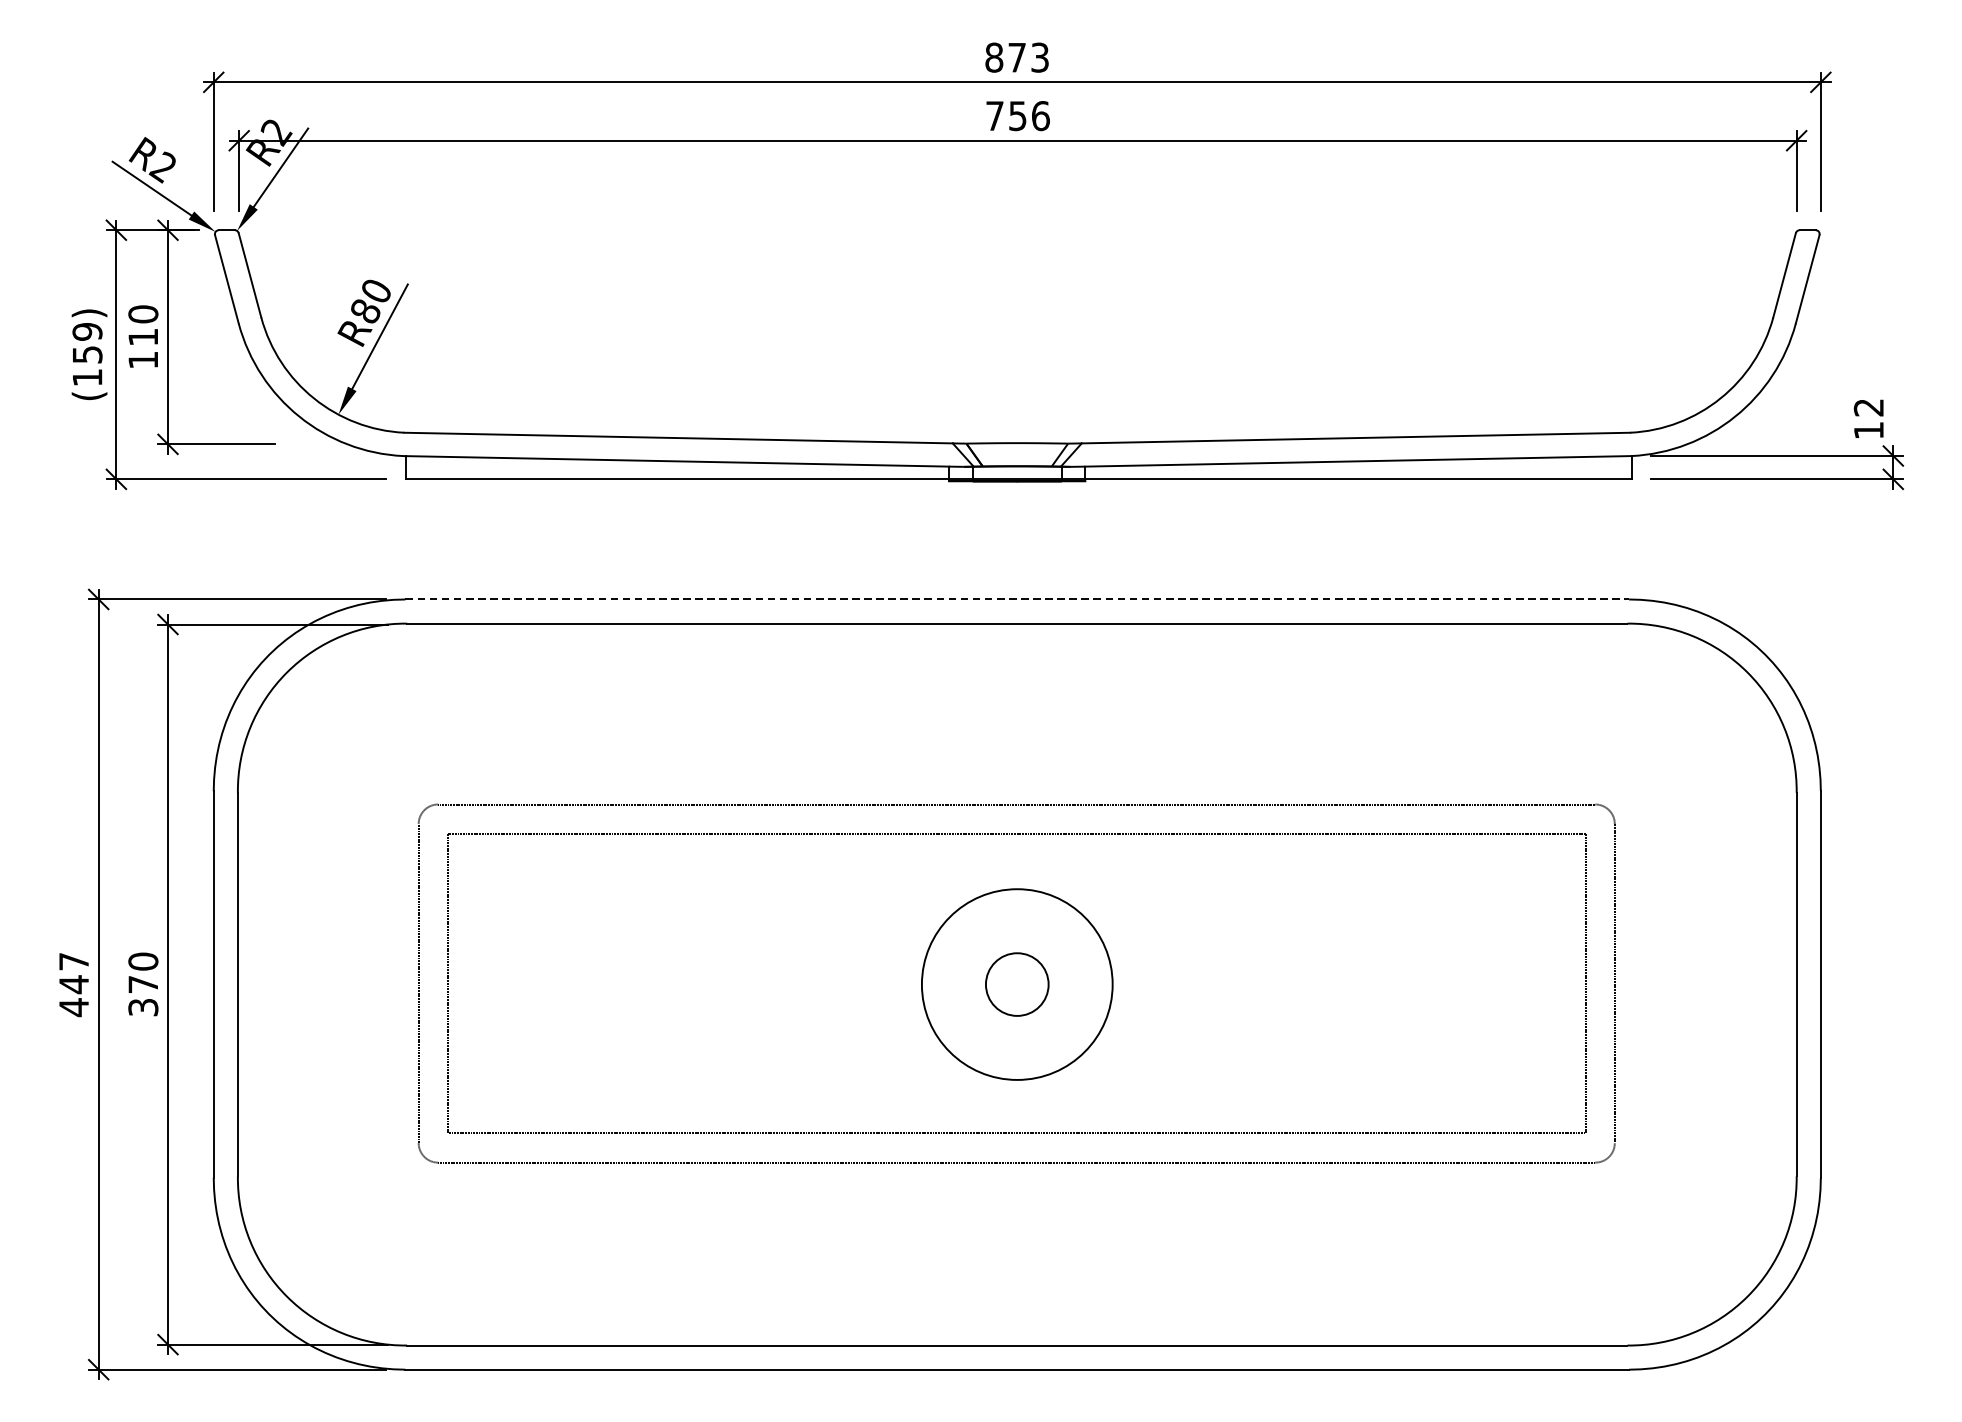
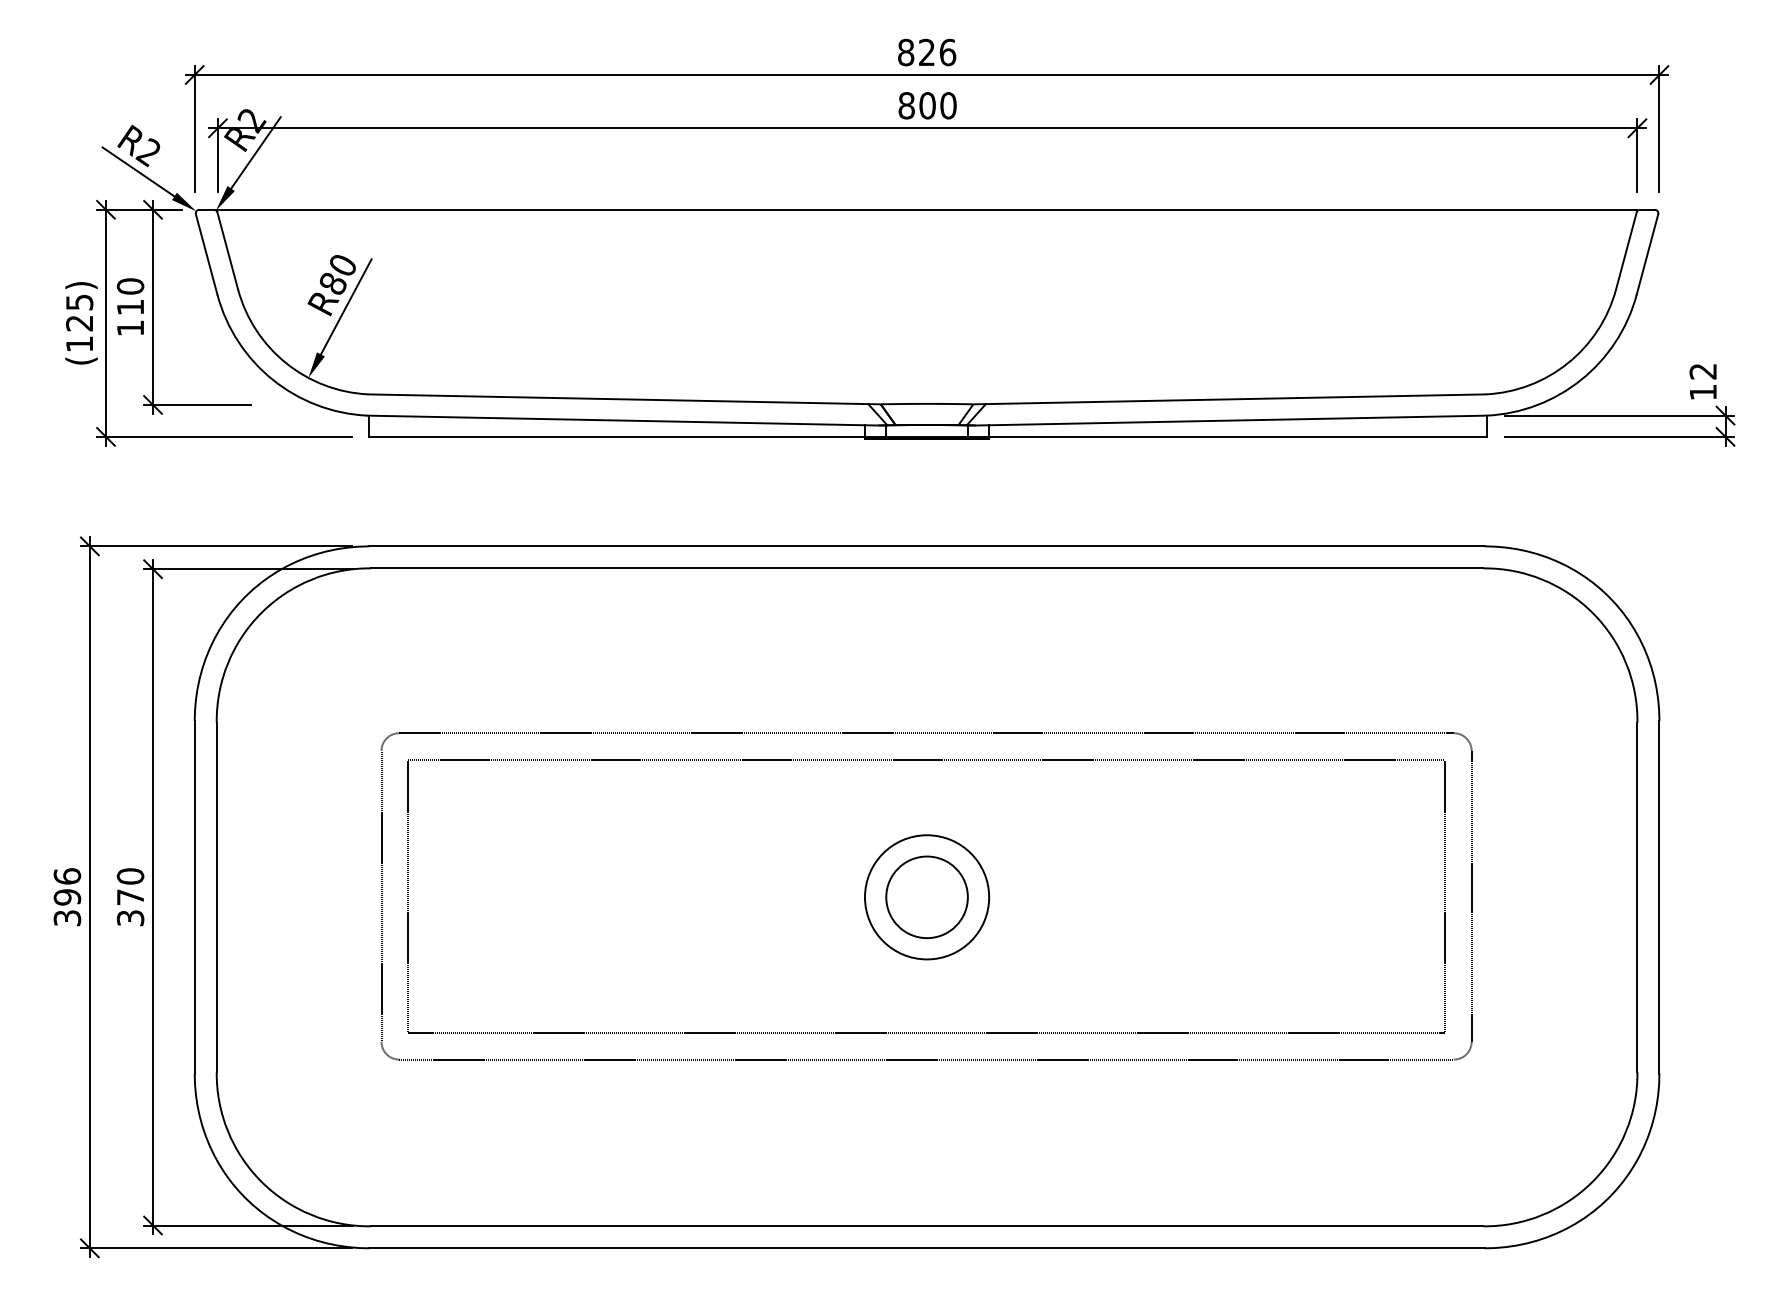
text: (1028, 57) -> (937, 52), 873 -> 826
text: (1017, 115) -> (927, 105), 756 -> 800
line: (1016, 229) -> (926, 209), added
text: (87, 342) -> (79, 312), (159) -> (125)
line: (1017, 599) -> (927, 546), dashed -> solid
text: (74, 984) -> (67, 897), 447 -> 396
circle: (1016, 984) -> (926, 897), size x1.43
circle: (1017, 984) -> (927, 897), size x0.71

